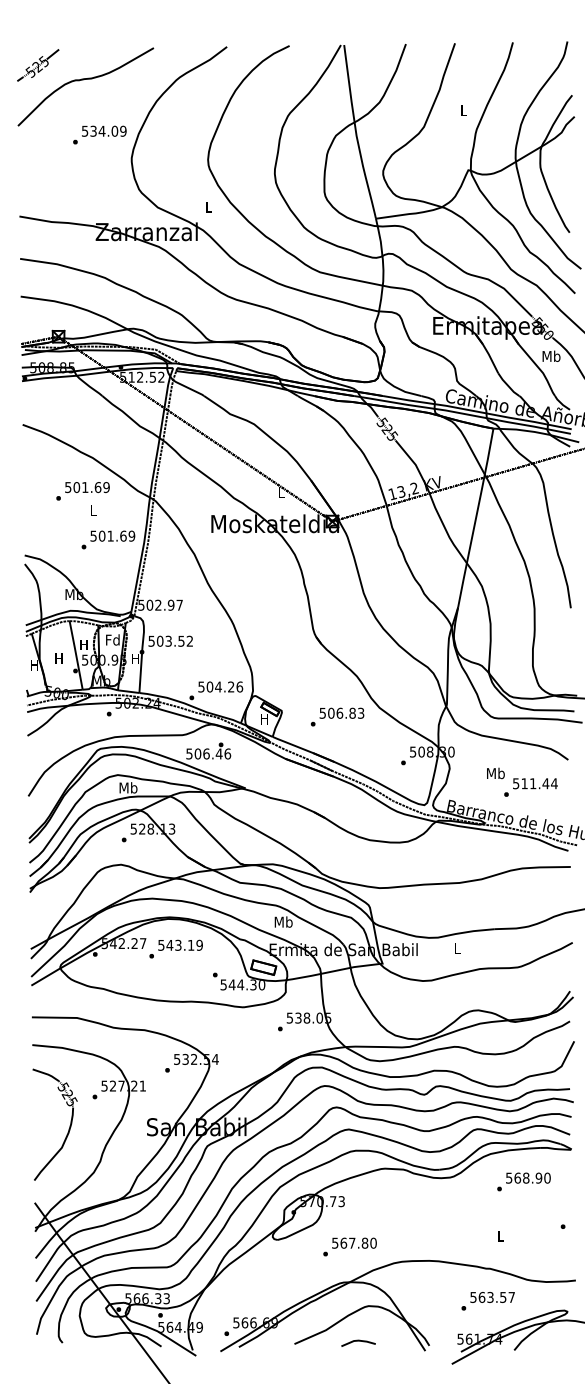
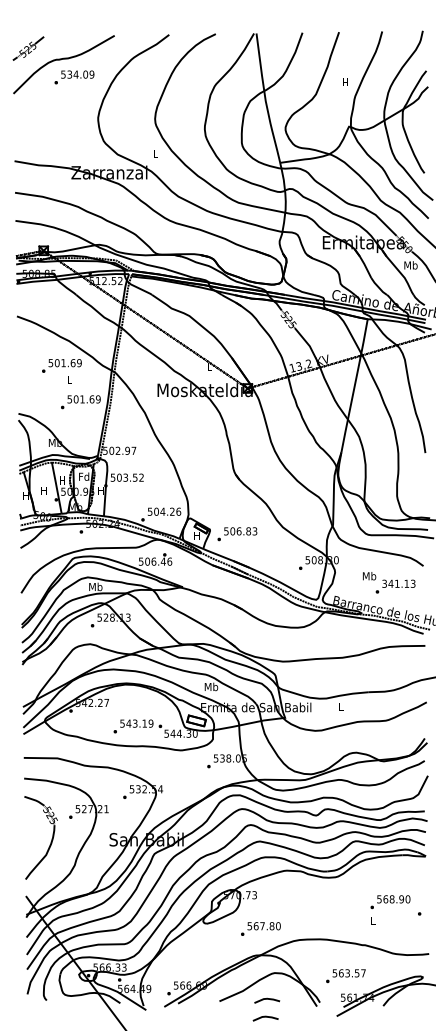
text: (463, 110) -> (345, 82), L -> H
text: (99, 134) -> (74, 77), moved
text: (337, 716) -> (237, 533), moved
text: (535, 783) -> (399, 583), 511.44 -> 341.13
text: (175, 948) -> (133, 725), moved
text: (523, 1181) -> (390, 901), moved
text: (487, 1301) -> (345, 976), moved
line: (356, 1365) -> (265, 1017), added

